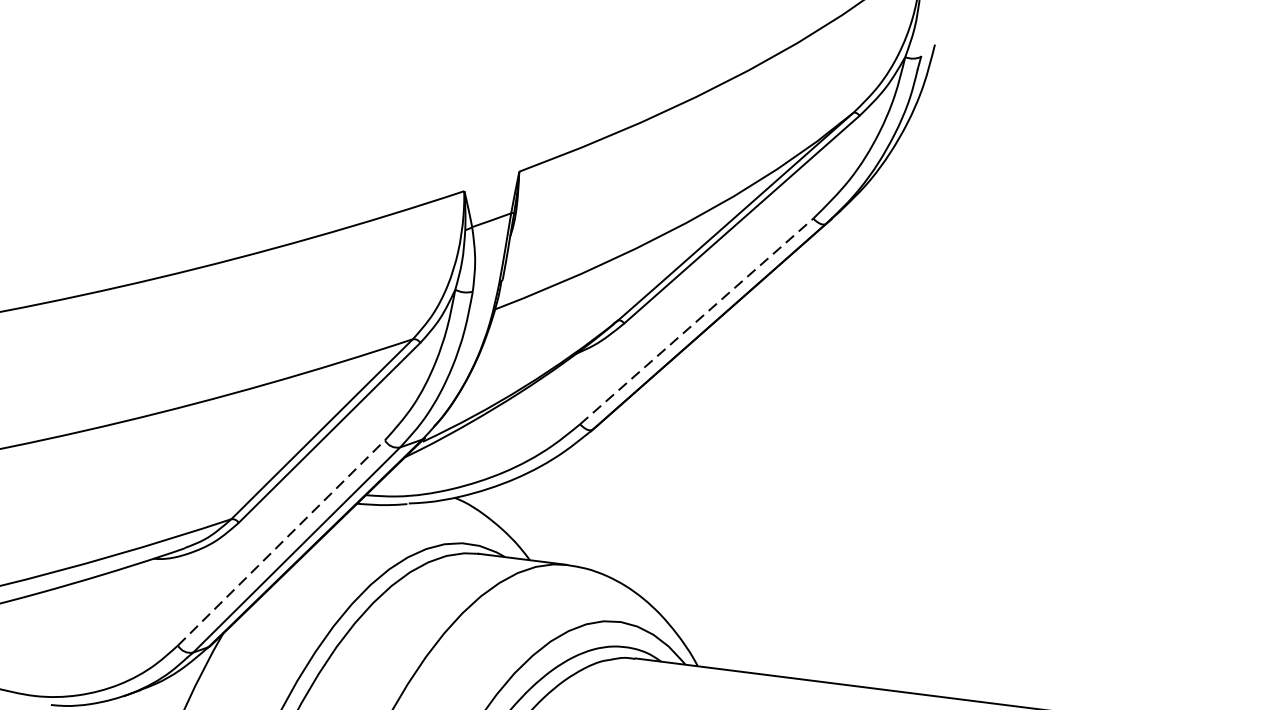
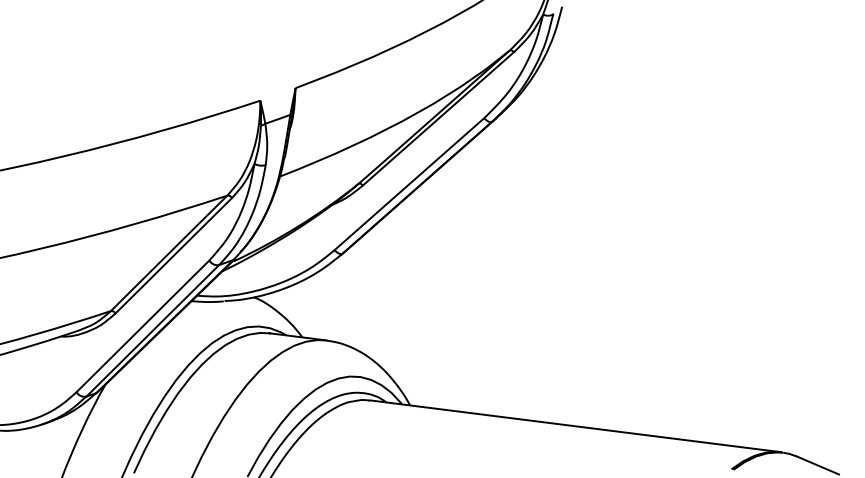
line: (696, 321) -> (409, 184), dashed -> solid
line: (282, 543) -> (143, 326), dashed -> solid

